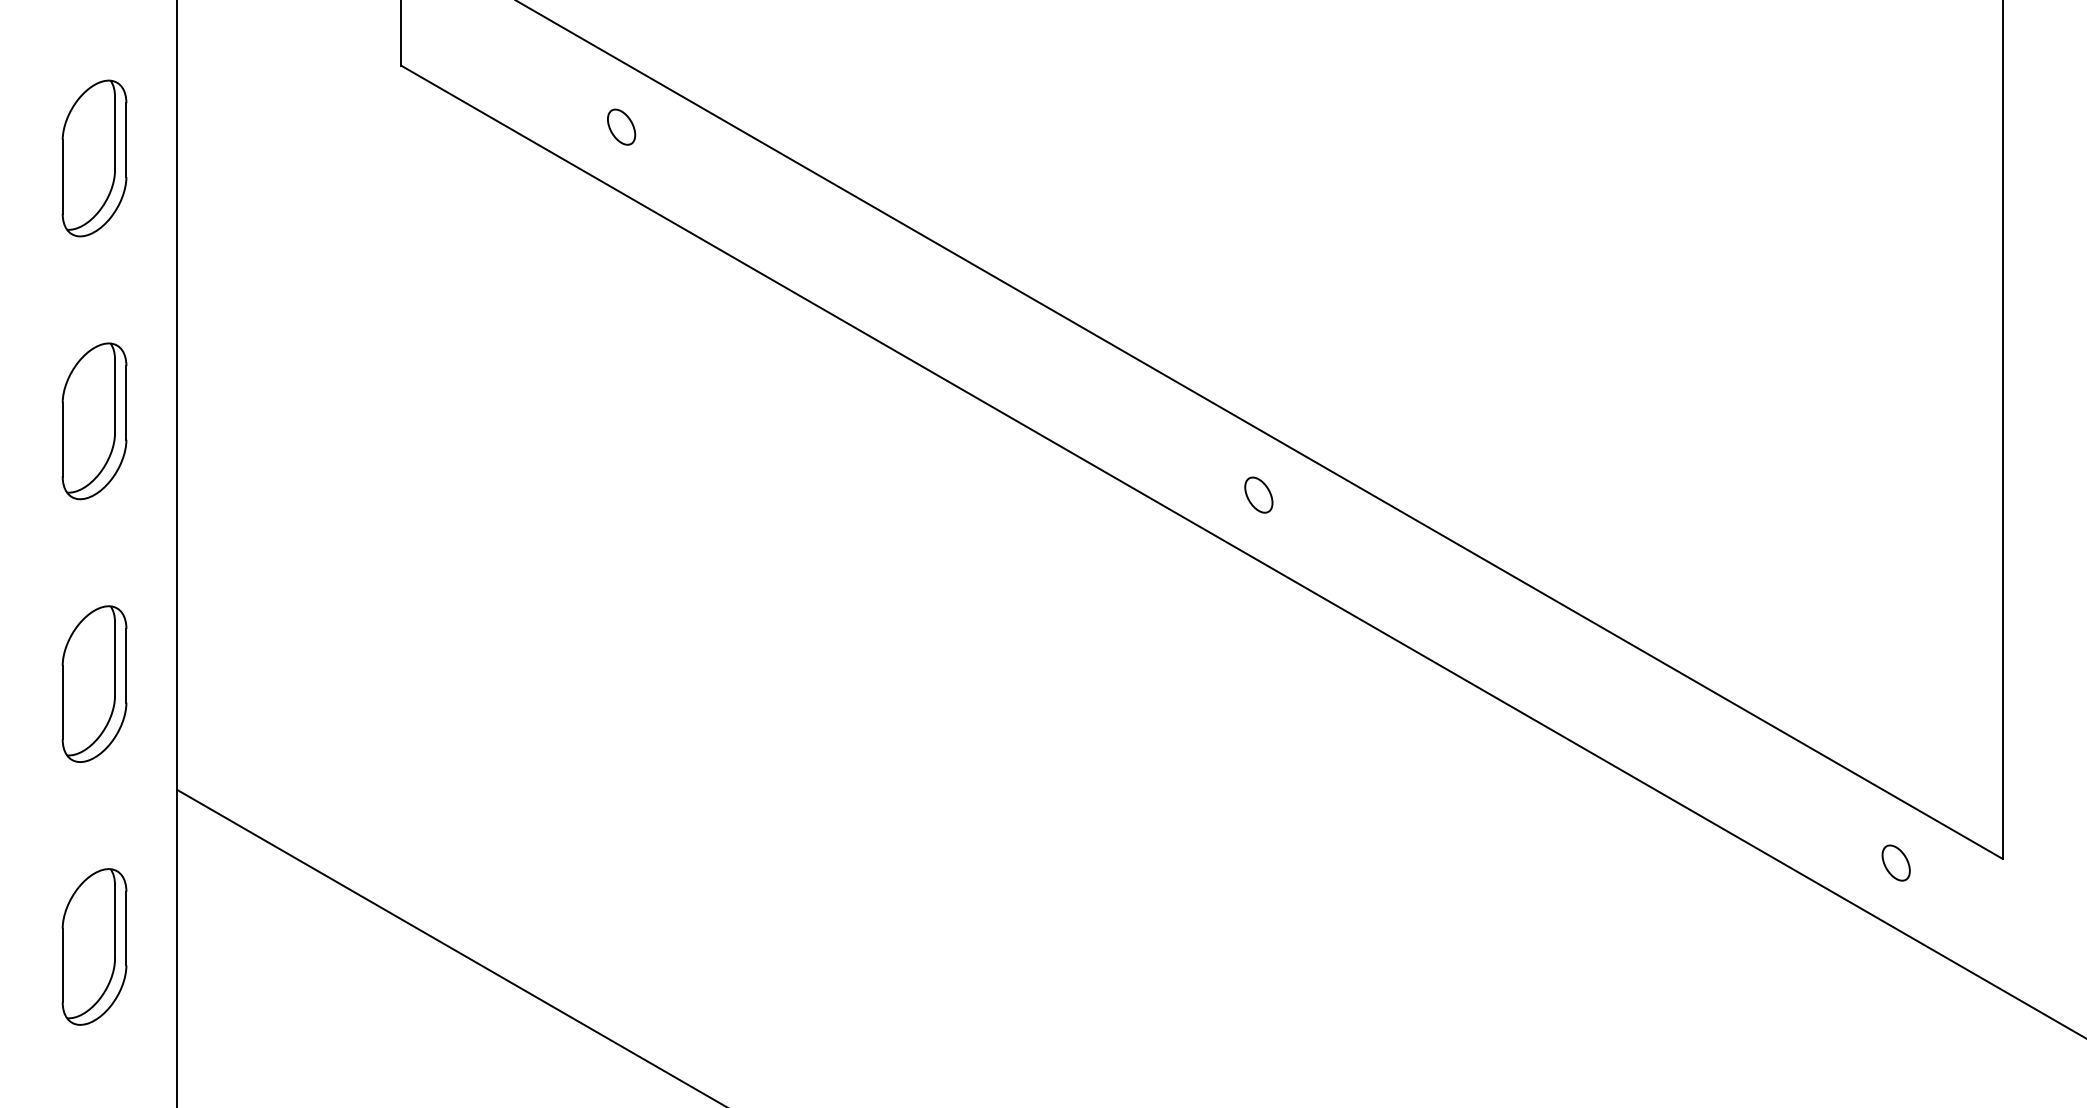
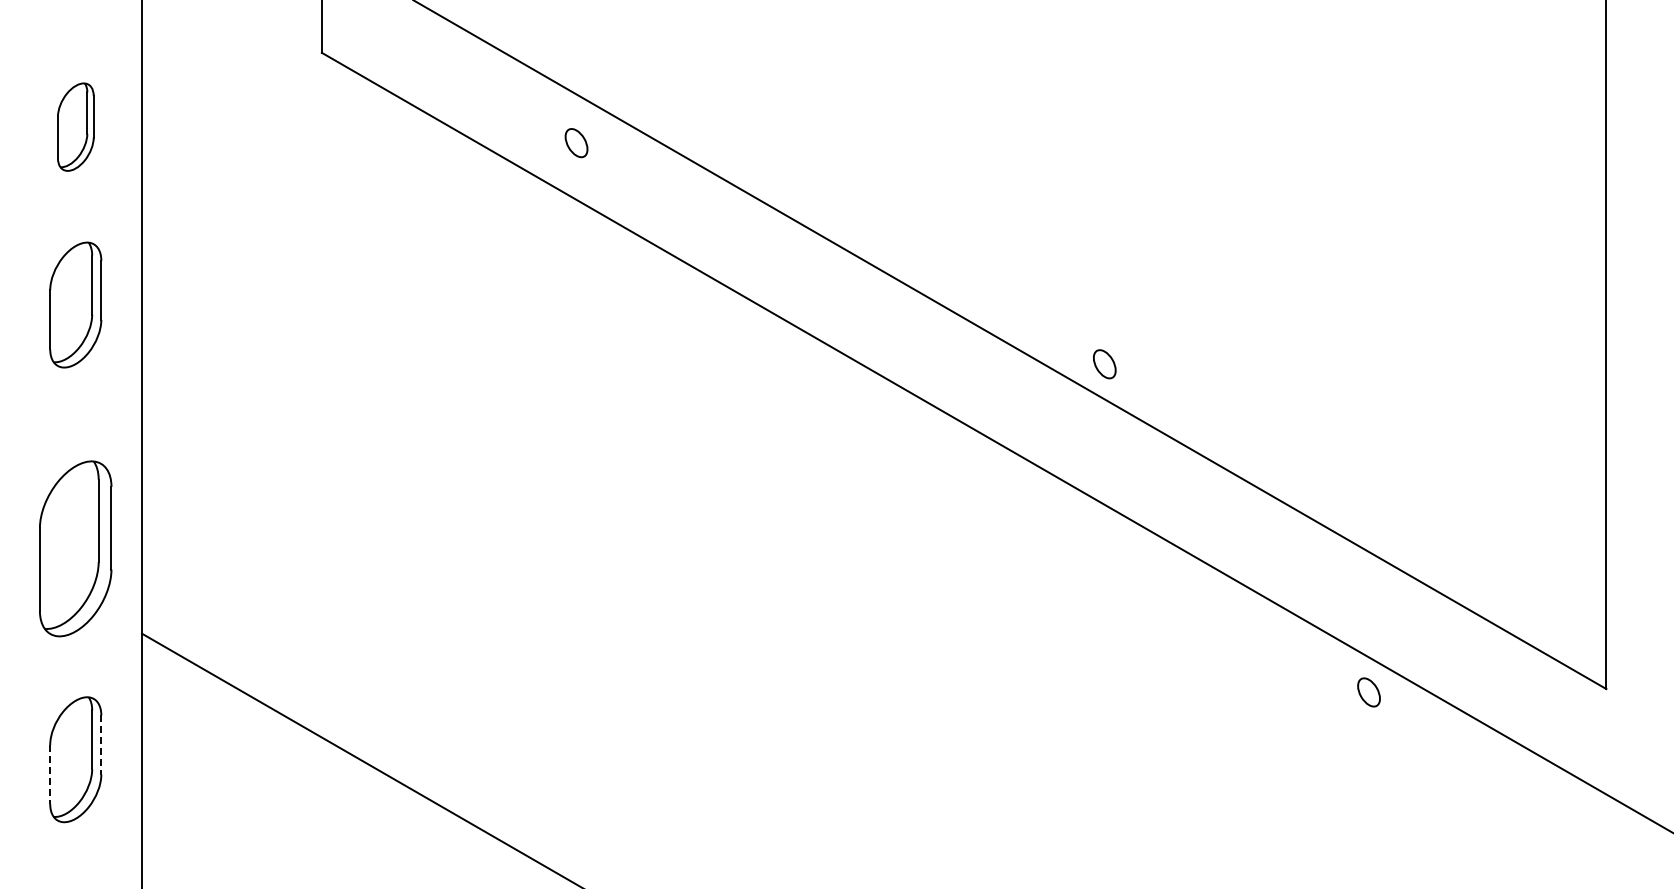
part: (621, 127) -> (576, 143), moved
part: (94, 157) -> (75, 126), size x0.7
part: (94, 420) -> (75, 304), moved
part: (1258, 495) -> (1104, 364), moved
part: (94, 683) -> (75, 548), size x1.4
part: (1895, 863) -> (1368, 692), moved
line: (126, 929) -> (101, 745), solid -> dashed
line: (63, 965) -> (50, 774), solid -> dashed

